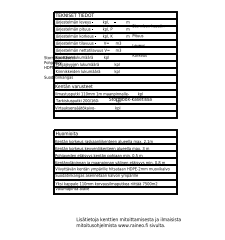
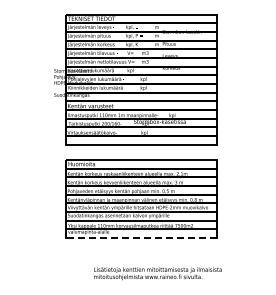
line: (115, 194) -> (141, 238), solid -> dashed

